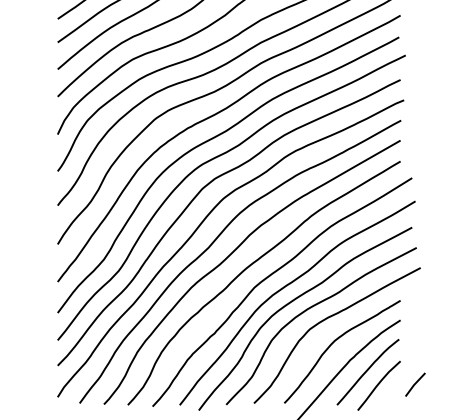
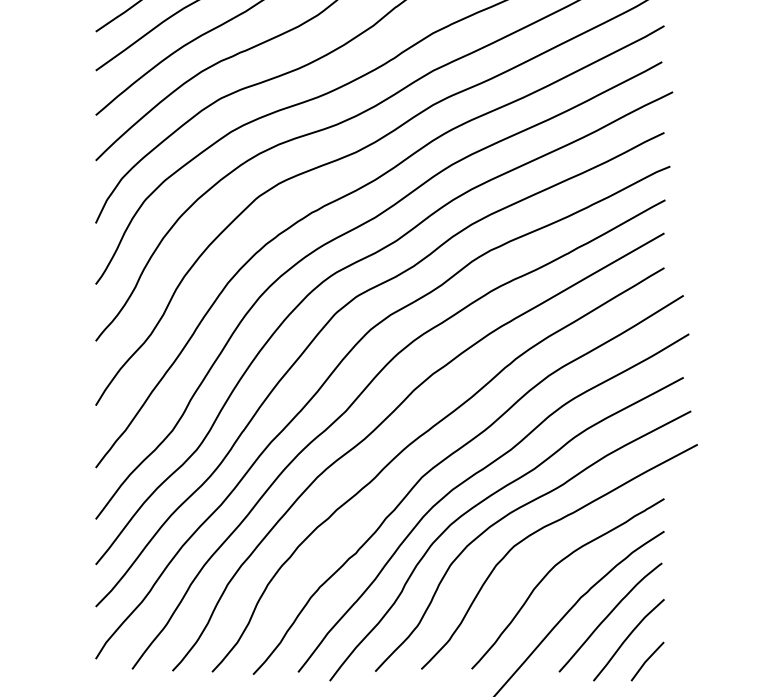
line: (415, 384) -> (647, 661), moved

